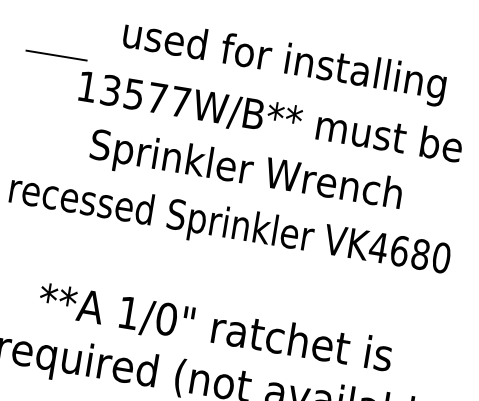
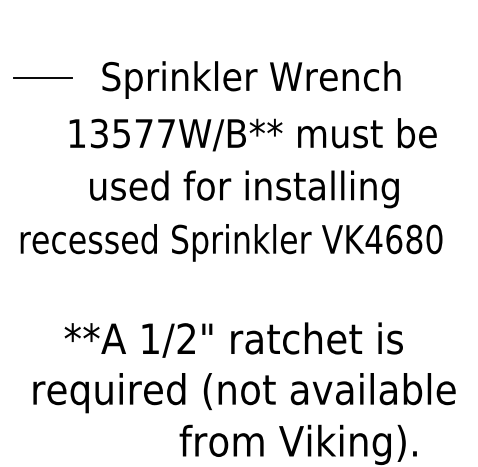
line: (55, 54) -> (42, 77), moved
text: (283, 61) -> (256, 79), used for installing -> Sprinkler Wrench
text: (251, 173) -> (243, 189), Sprinkler Wrench -> used for installing
text: (166, 318) -> (186, 338), 1/0" -> 1/2"

